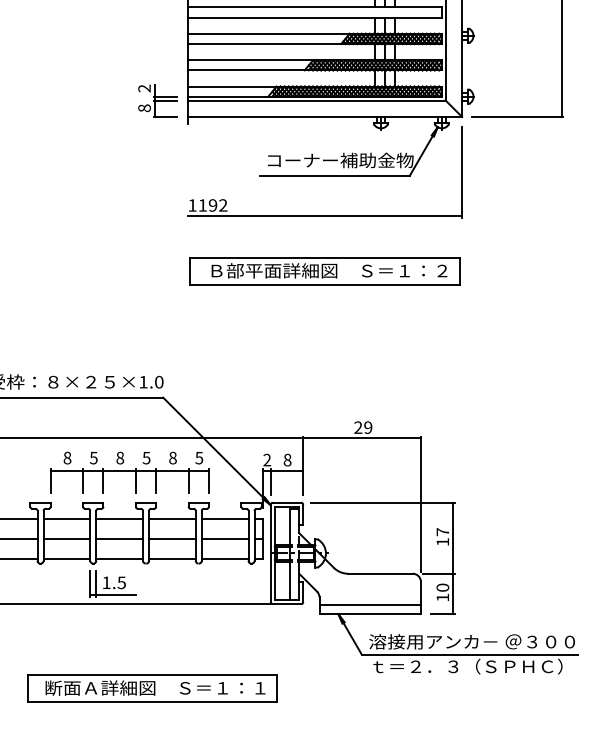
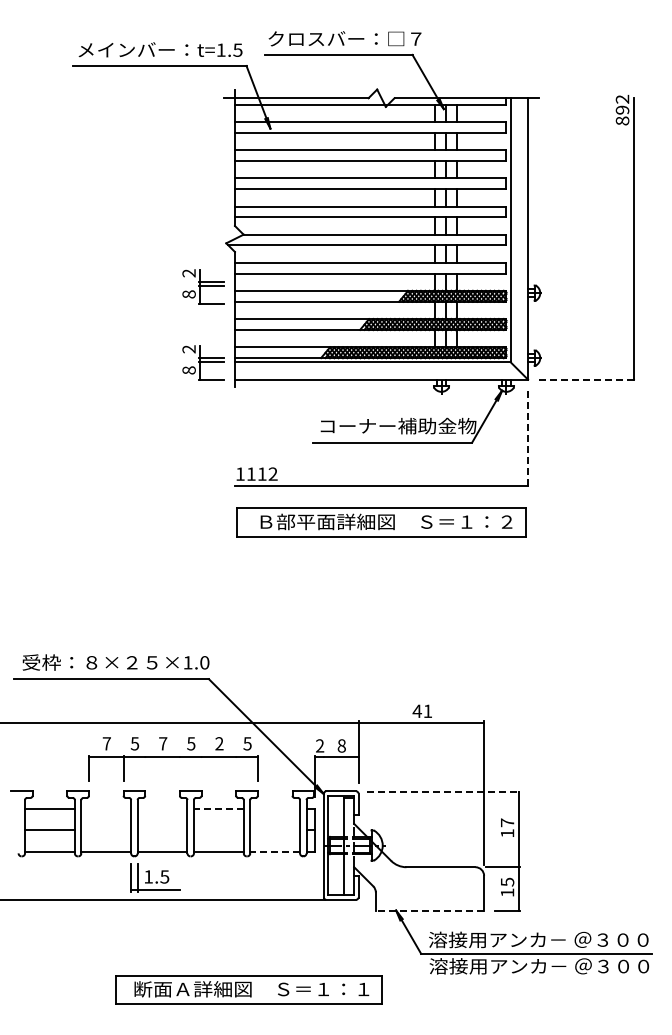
part: (158, 29) -> (203, 286), added
line: (517, 116) -> (587, 379), solid -> dashed
line: (462, 173) -> (528, 439), solid -> dashed
text: (212, 204) -> (261, 473), 1192 -> 1112
part: (324, 271) -> (381, 522), moved
text: (363, 427) -> (422, 711), 29 -> 41
text: (67, 457) -> (106, 743), 8 -> 7
text: (120, 457) -> (163, 743), 8 -> 7
text: (173, 457) -> (219, 743), 8 -> 2
line: (103, 480) -> (145, 767), removed
line: (135, 480) -> (179, 767), removed
line: (156, 480) -> (201, 767), removed
line: (188, 480) -> (236, 767), removed
line: (270, 482) -> (323, 769), removed
line: (383, 502) -> (444, 791), solid -> dashed
line: (67, 518) -> (106, 808), removed
line: (119, 518) -> (162, 808), removed
line: (172, 518) -> (218, 808), solid -> dashed
line: (225, 518) -> (275, 808), removed
line: (67, 539) -> (106, 830), removed
line: (119, 539) -> (162, 830), removed
line: (172, 539) -> (218, 830), removed
line: (225, 539) -> (275, 830), removed
line: (225, 559) -> (275, 851), solid -> dashed
text: (442, 587) -> (507, 881), 10 -> 15
line: (369, 604) -> (429, 900), removed
line: (369, 614) -> (429, 910), solid -> dashed
text: (472, 666) -> (539, 966), ｔ＝２．３（ＳＰＨＣ） -> 溶接用アンカ－ ＠３００
part: (152, 688) -> (248, 989), moved

